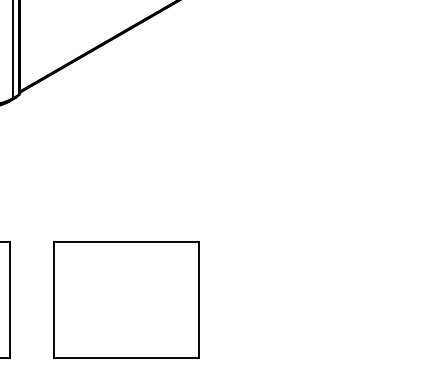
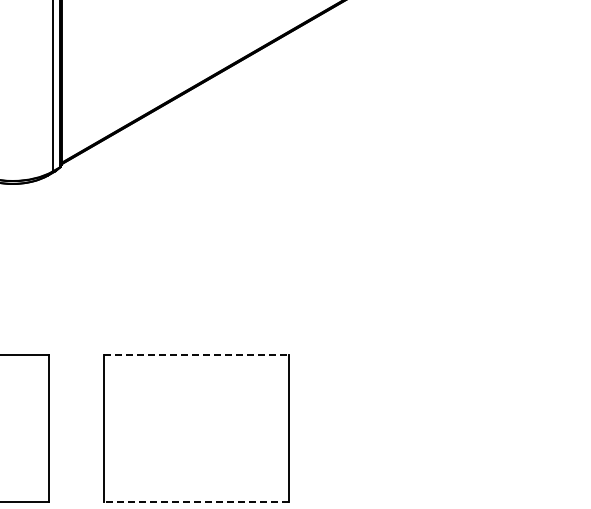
line: (126, 241) -> (196, 354), solid -> dashed
line: (125, 358) -> (195, 502), solid -> dashed

